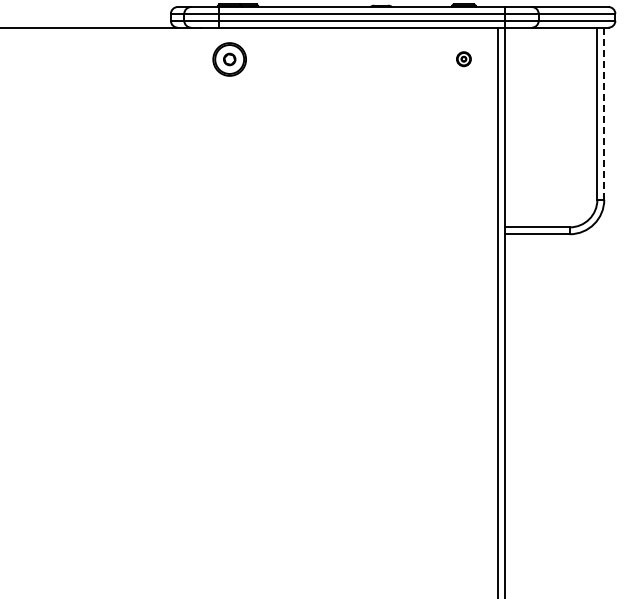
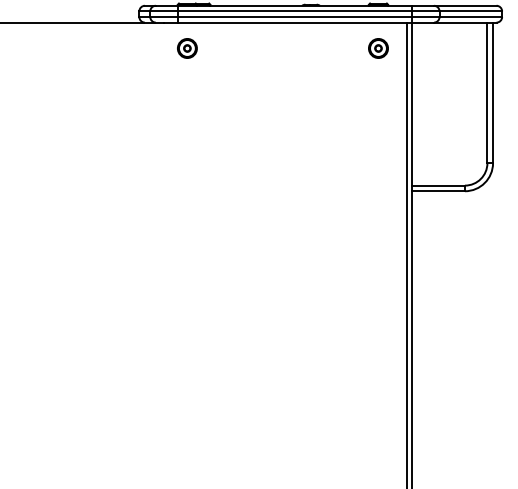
part: (229, 58) -> (187, 47), size x0.71
part: (463, 58) -> (378, 47), size x1.67
line: (604, 114) -> (493, 93), dashed -> solid

